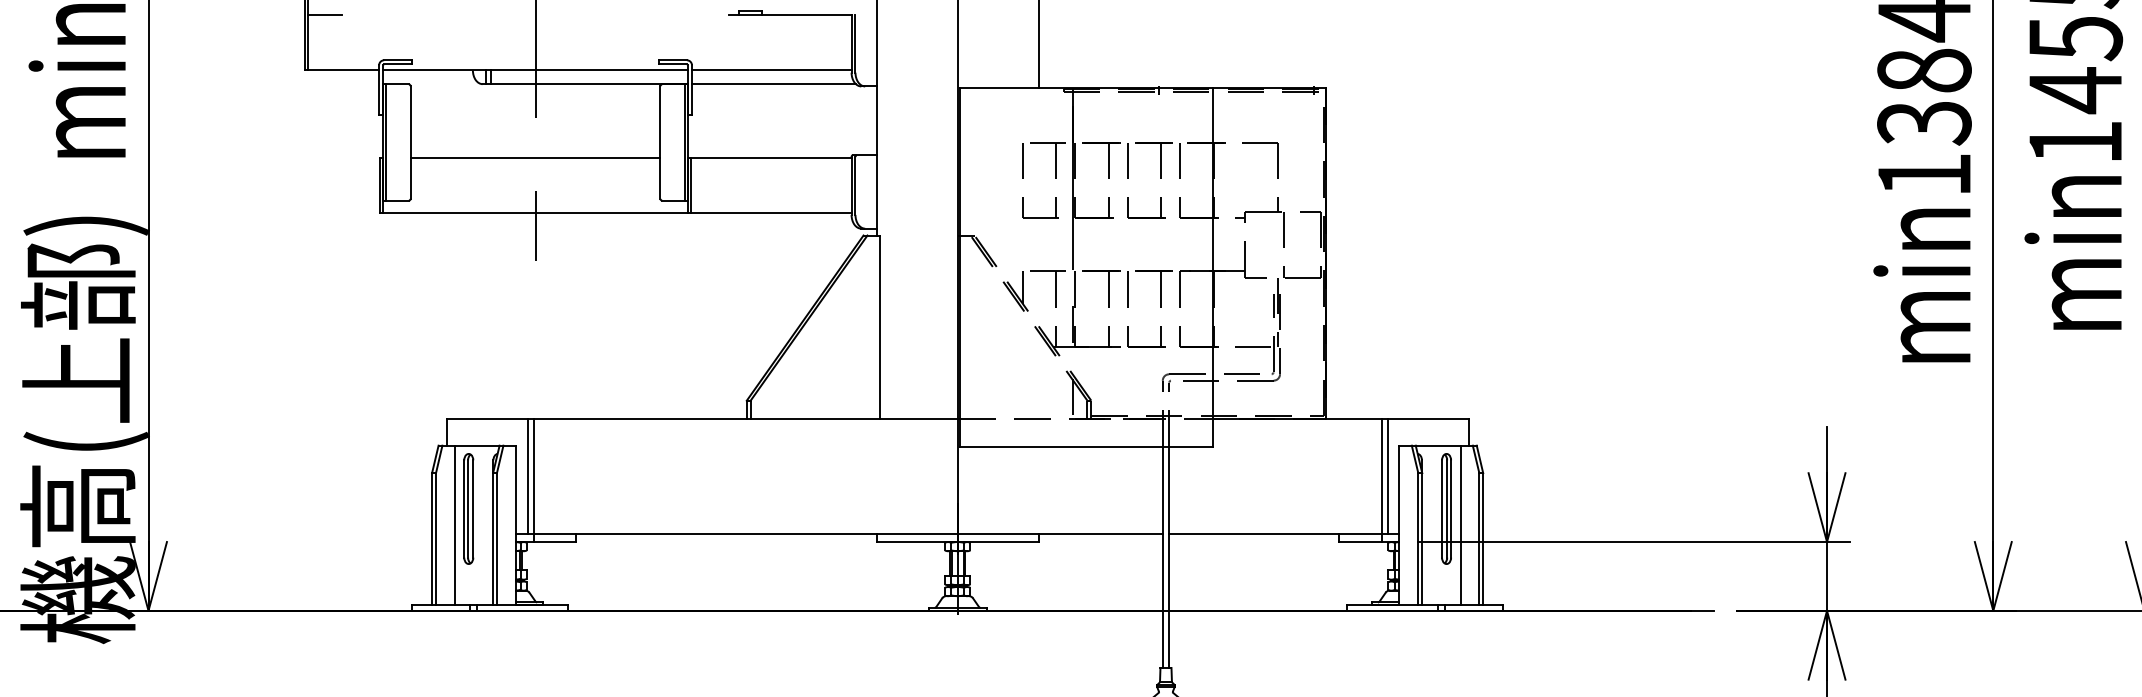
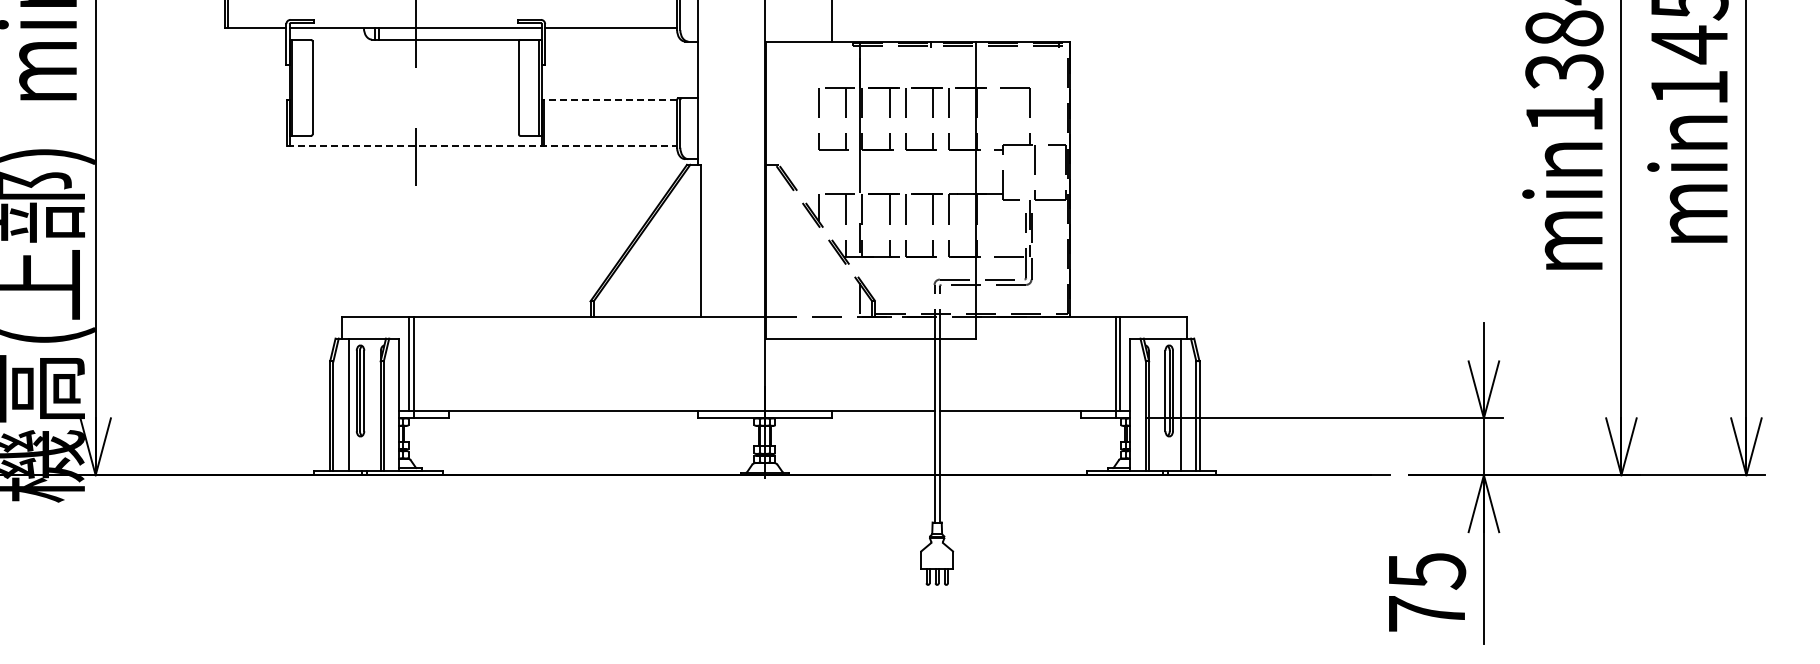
line: (773, 83) -> (612, 39), removed
line: (535, 157) -> (415, 100), removed
line: (769, 157) -> (609, 100), solid -> dashed
line: (616, 212) -> (482, 145), solid -> dashed

